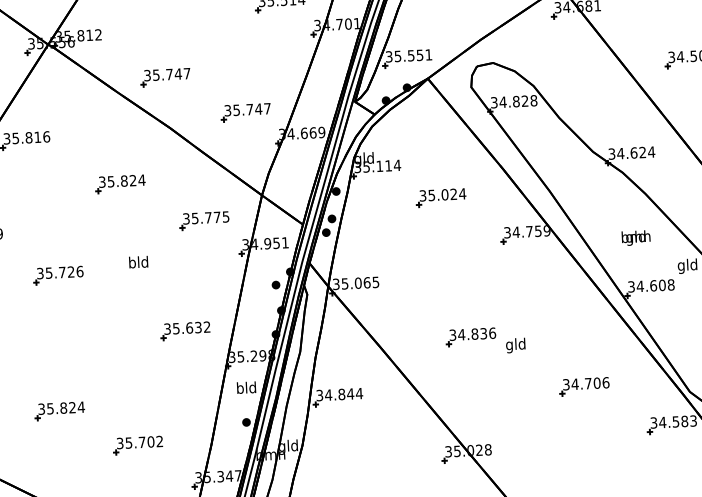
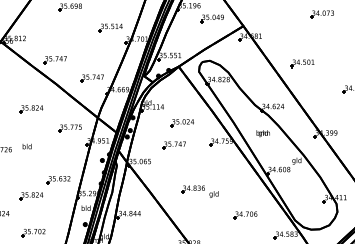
text: (634, 237) -> (262, 133), moved
part: (424, 245) -> (173, 145), added
text: (137, 262) -> (26, 146), moved
part: (129, 368) -> (31, 196), added

